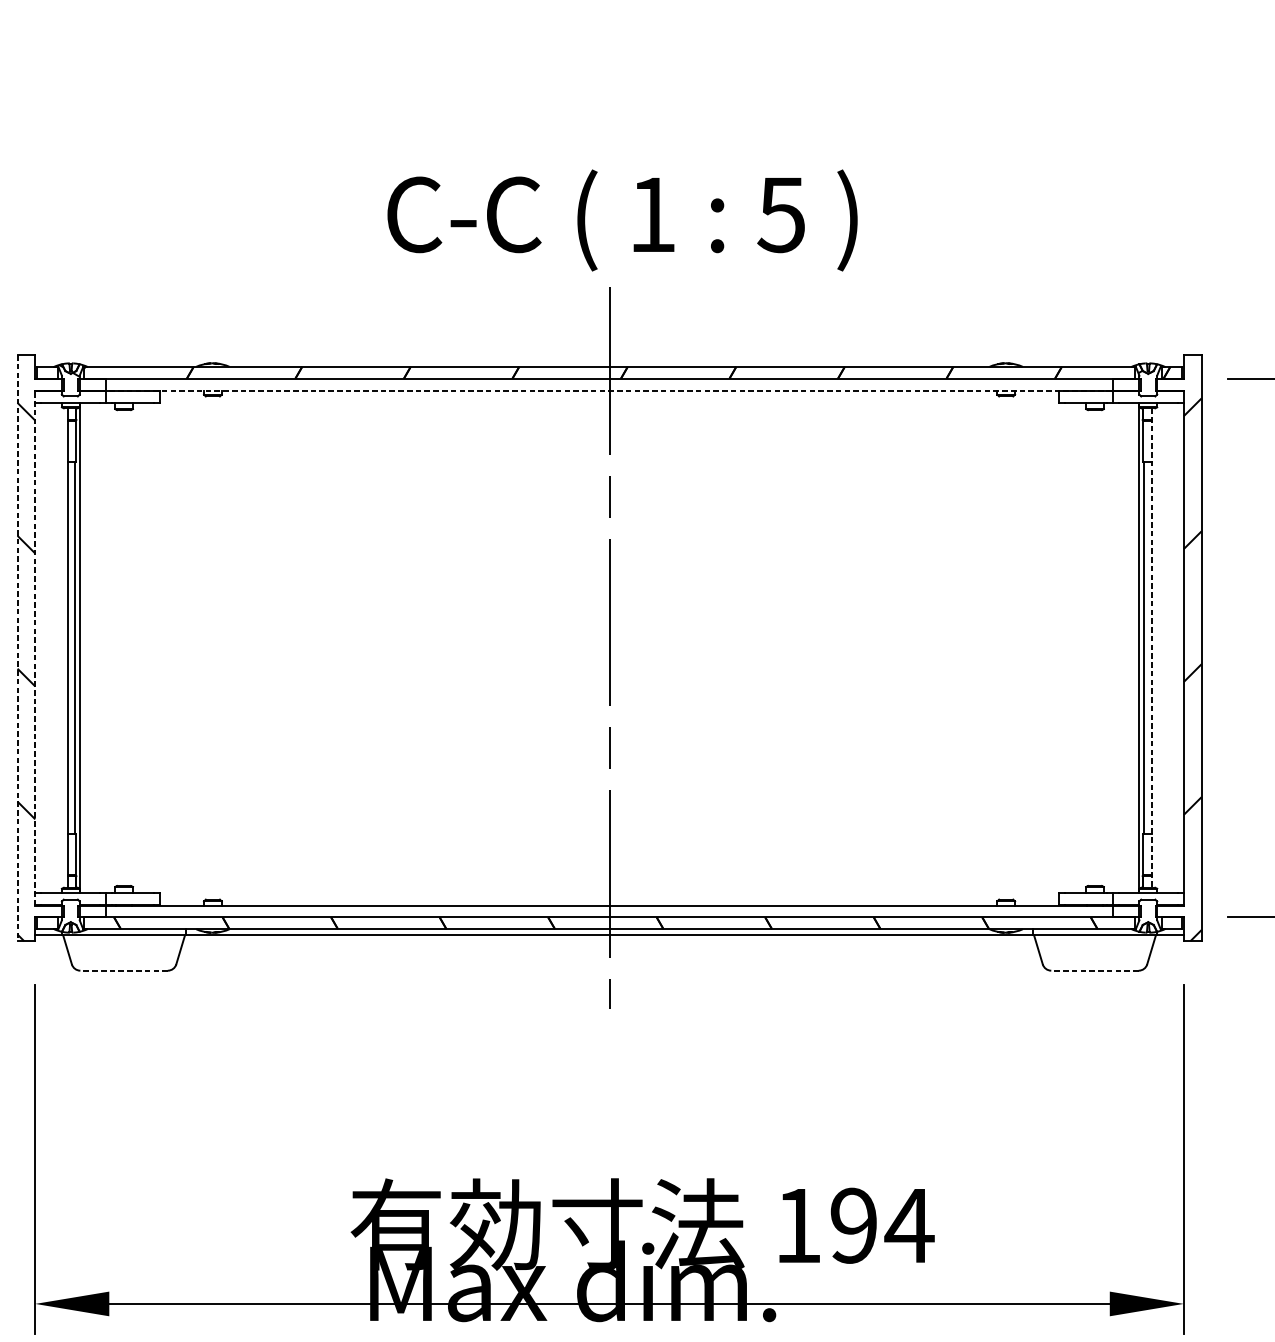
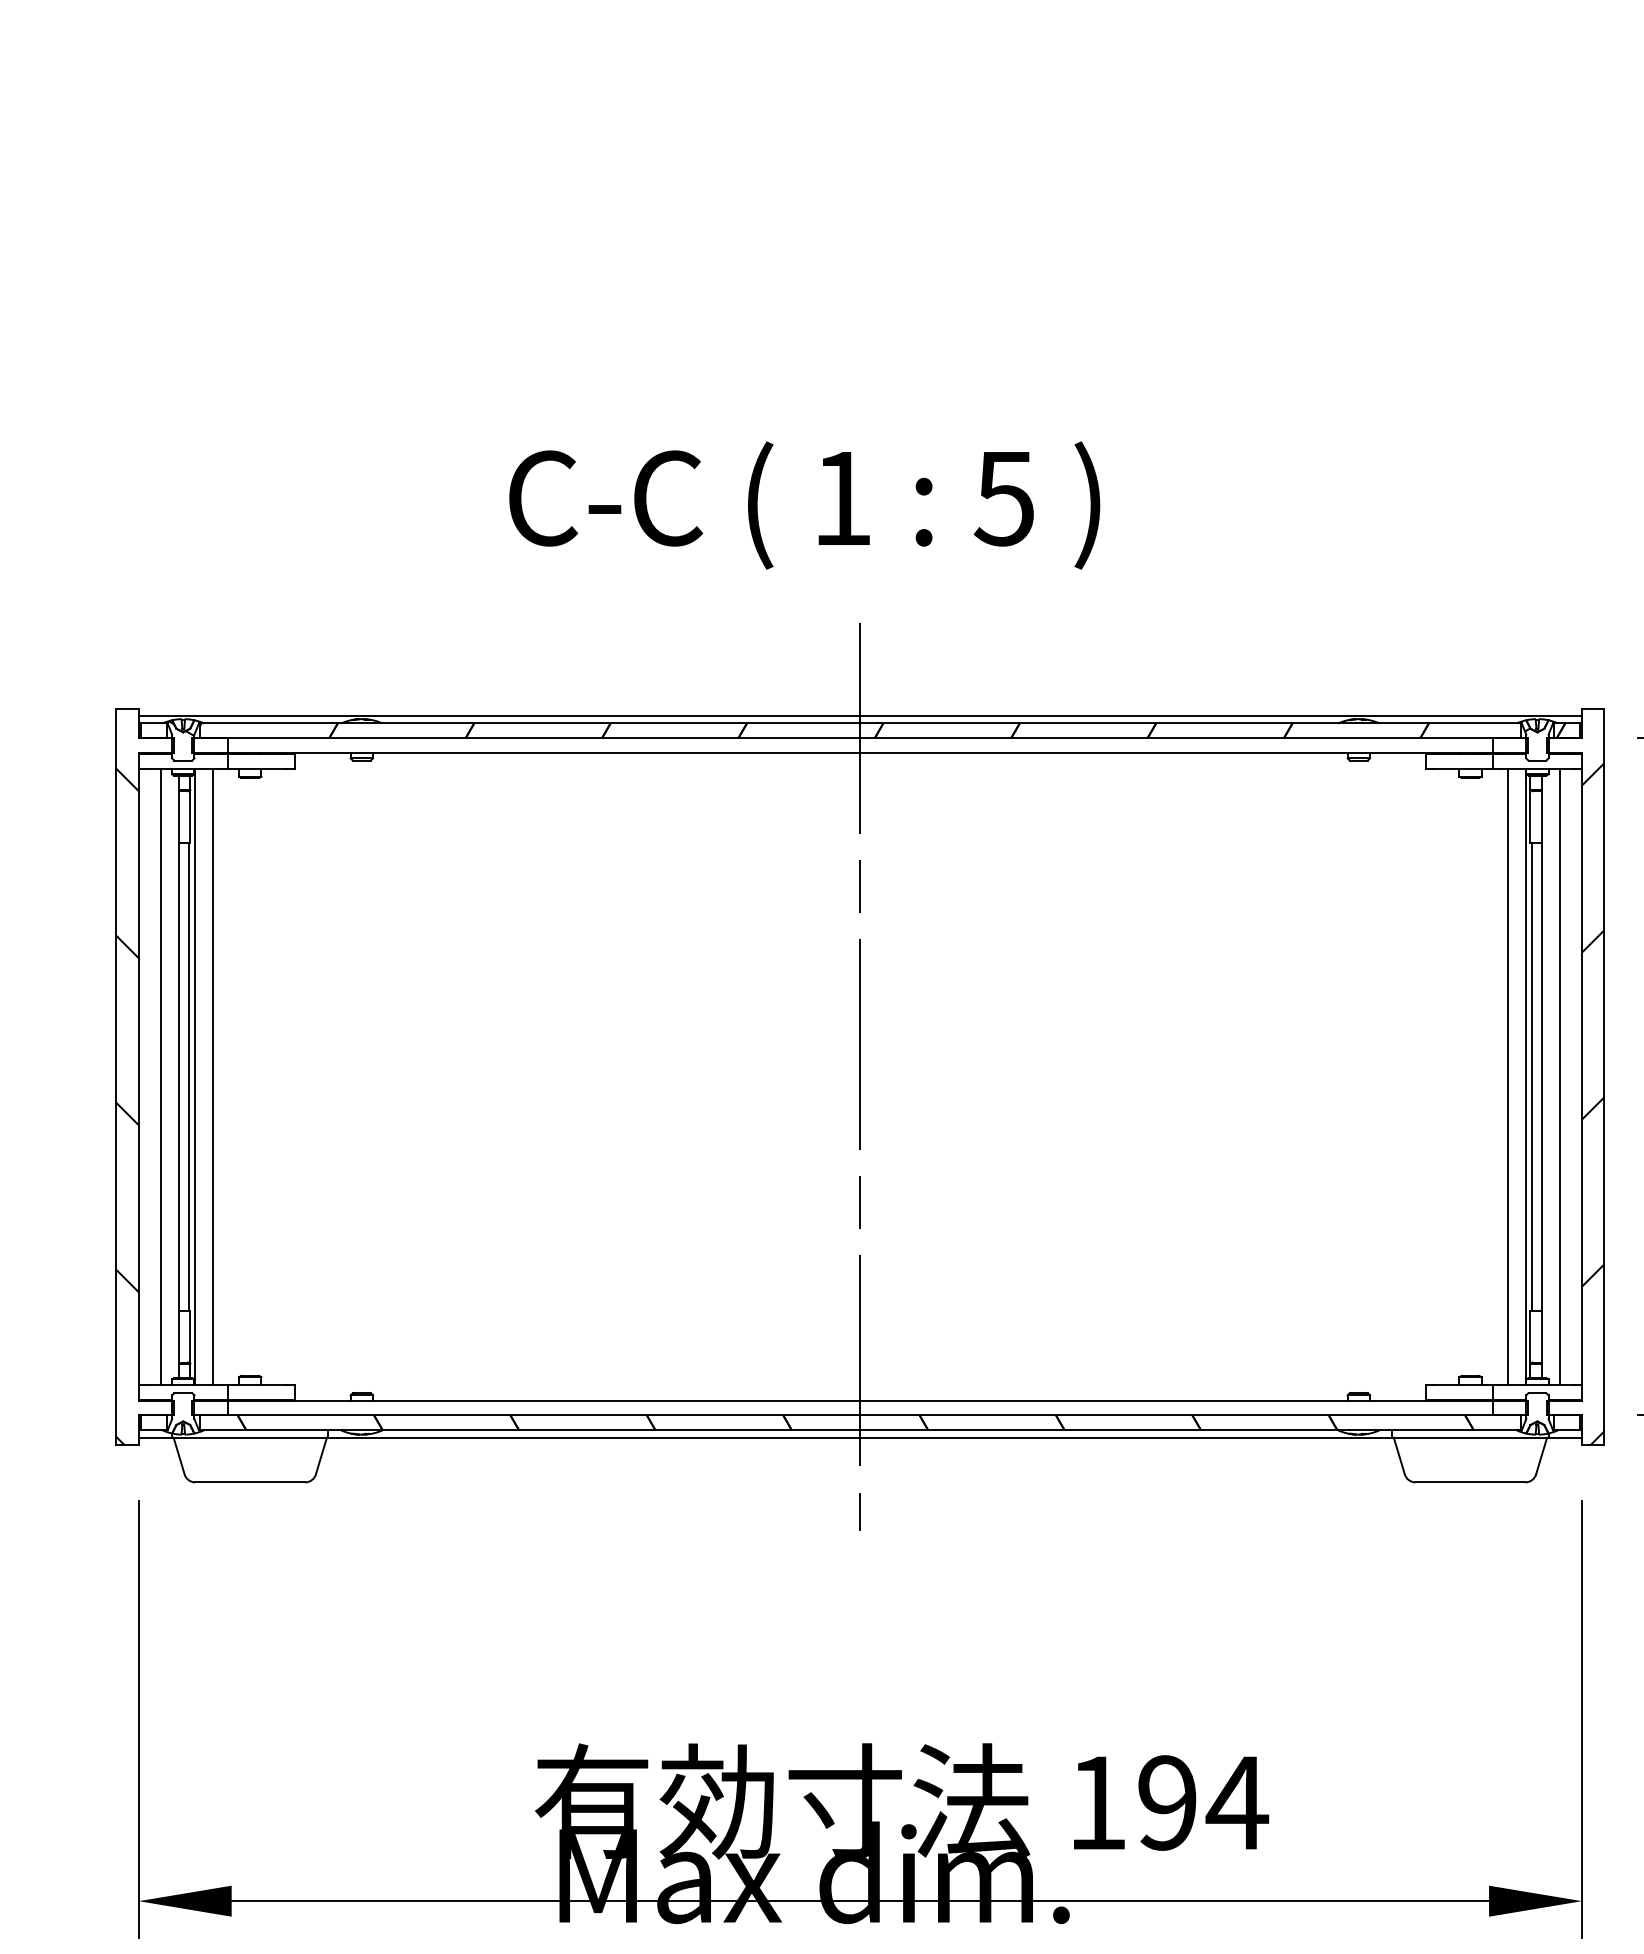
text: (622, 220) -> (804, 505), moved
line: (609, 361) -> (860, 716), added
line: (608, 390) -> (859, 753), dashed -> solid
line: (35, 647) -> (138, 1076), dashed -> solid
line: (53, 647) -> (161, 1076), added
line: (94, 647) -> (213, 1076), added
line: (1124, 647) -> (1507, 1076), added
line: (1165, 647) -> (1559, 1076), added
line: (17, 648) -> (116, 1077), dashed -> solid
line: (1151, 648) -> (1541, 1077), dashed -> solid
line: (124, 970) -> (250, 1482), dashed -> solid
line: (1095, 970) -> (1470, 1482), dashed -> solid

